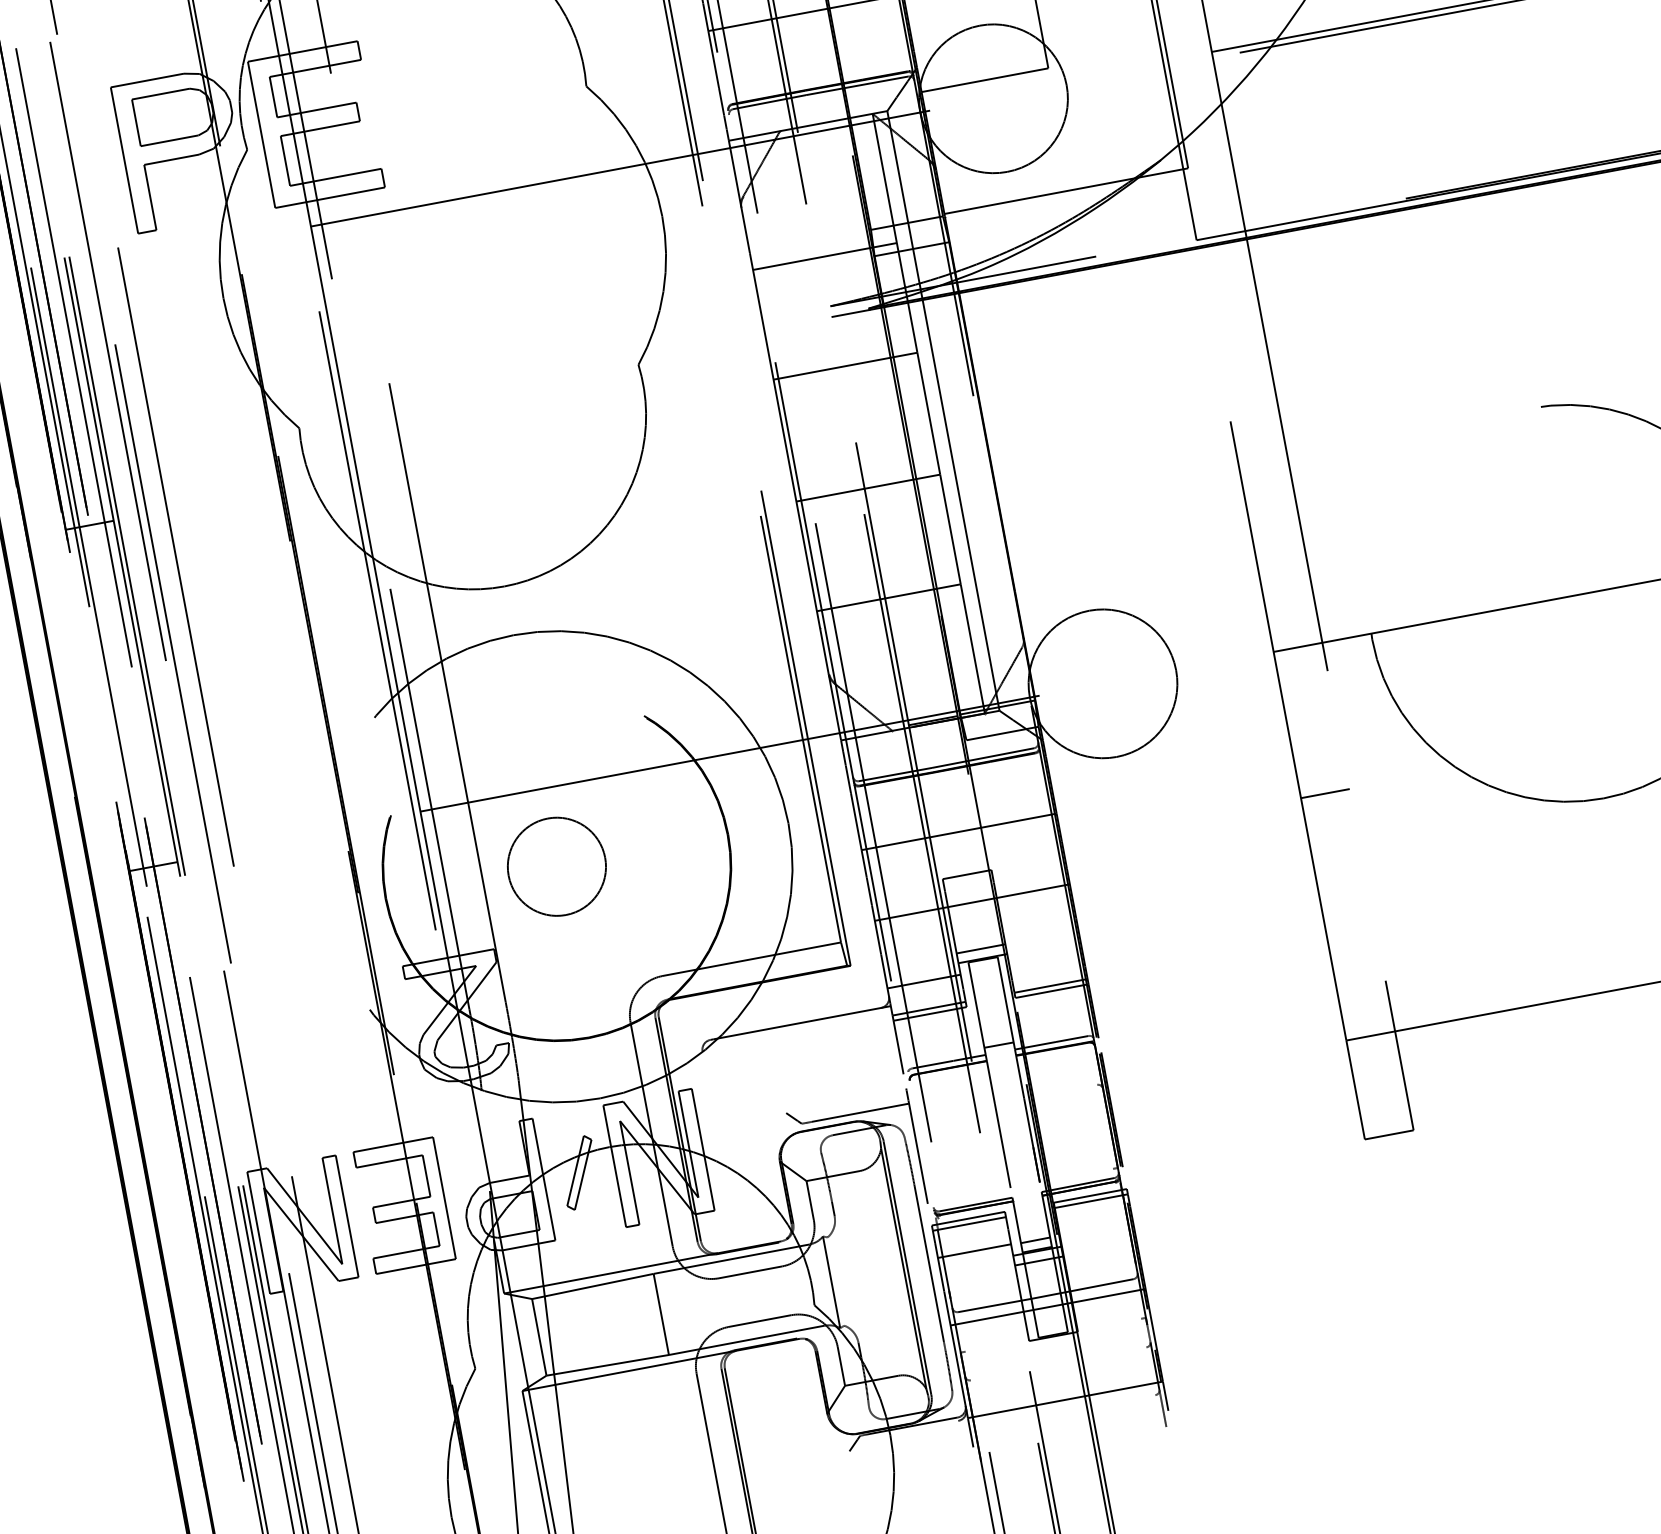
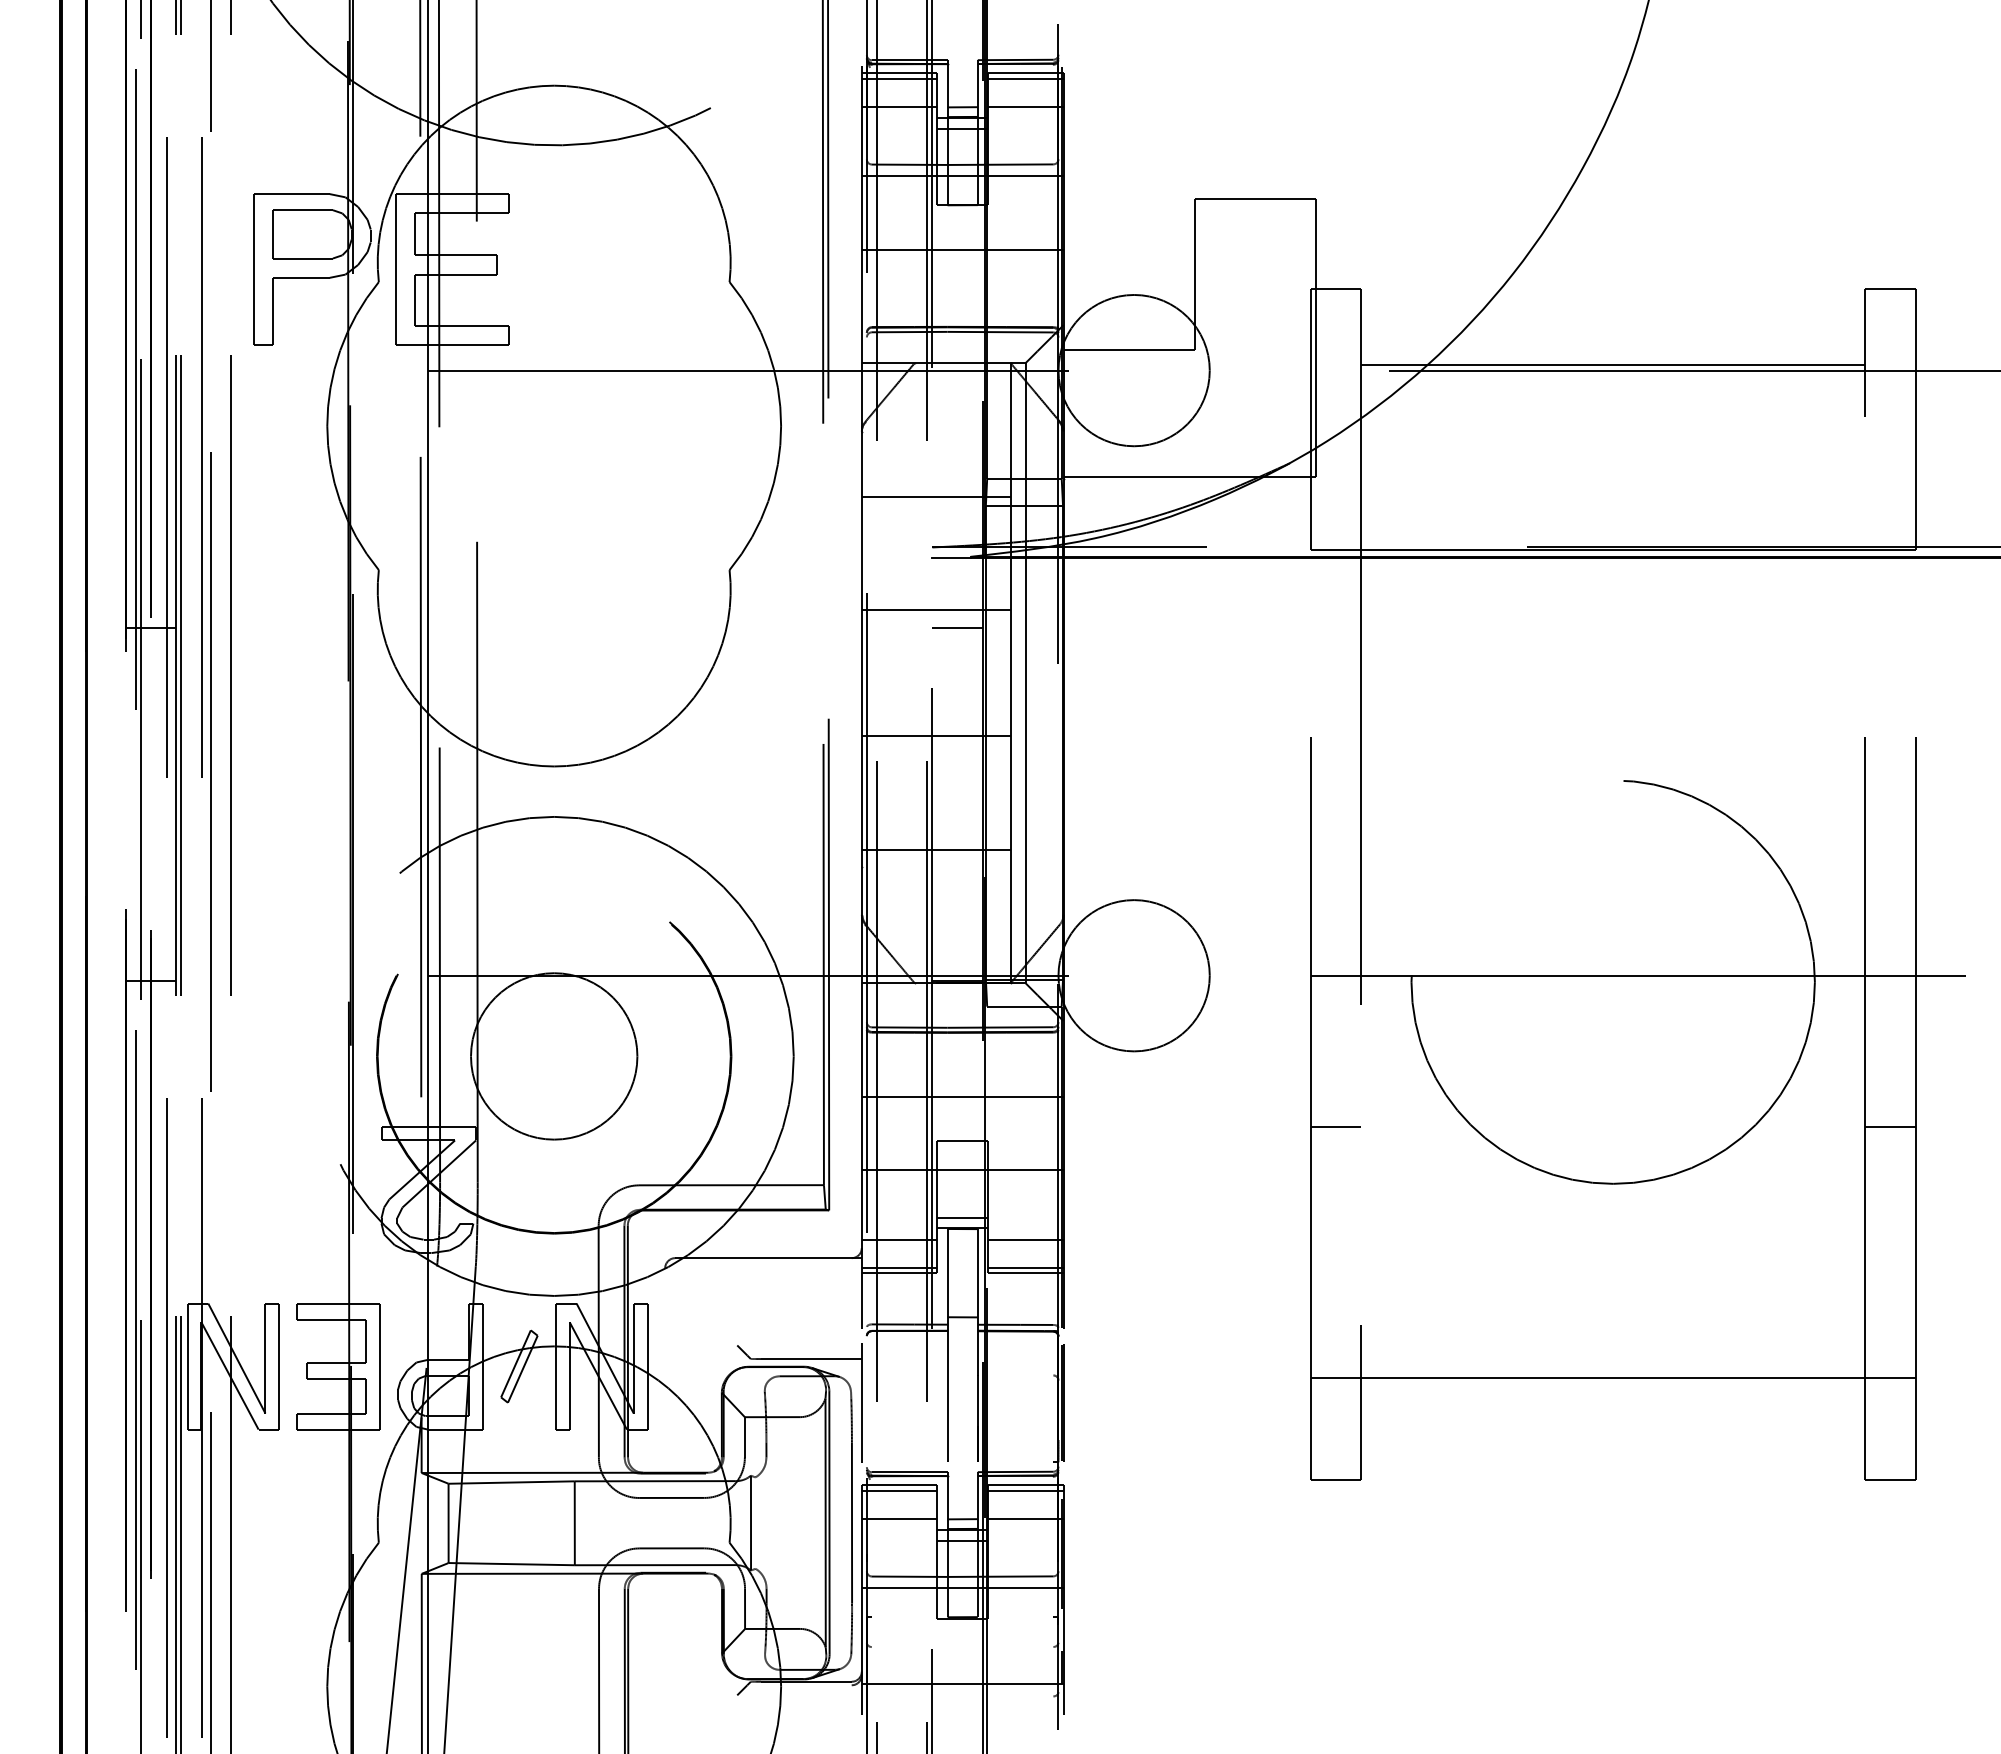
line: (869, 379) -> (957, 627), added
circle: (557, 866) -> (554, 1056), size x1.67
line: (1045, 958) -> (1025, 1239), added
line: (1096, 1228) -> (1025, 1518), added

